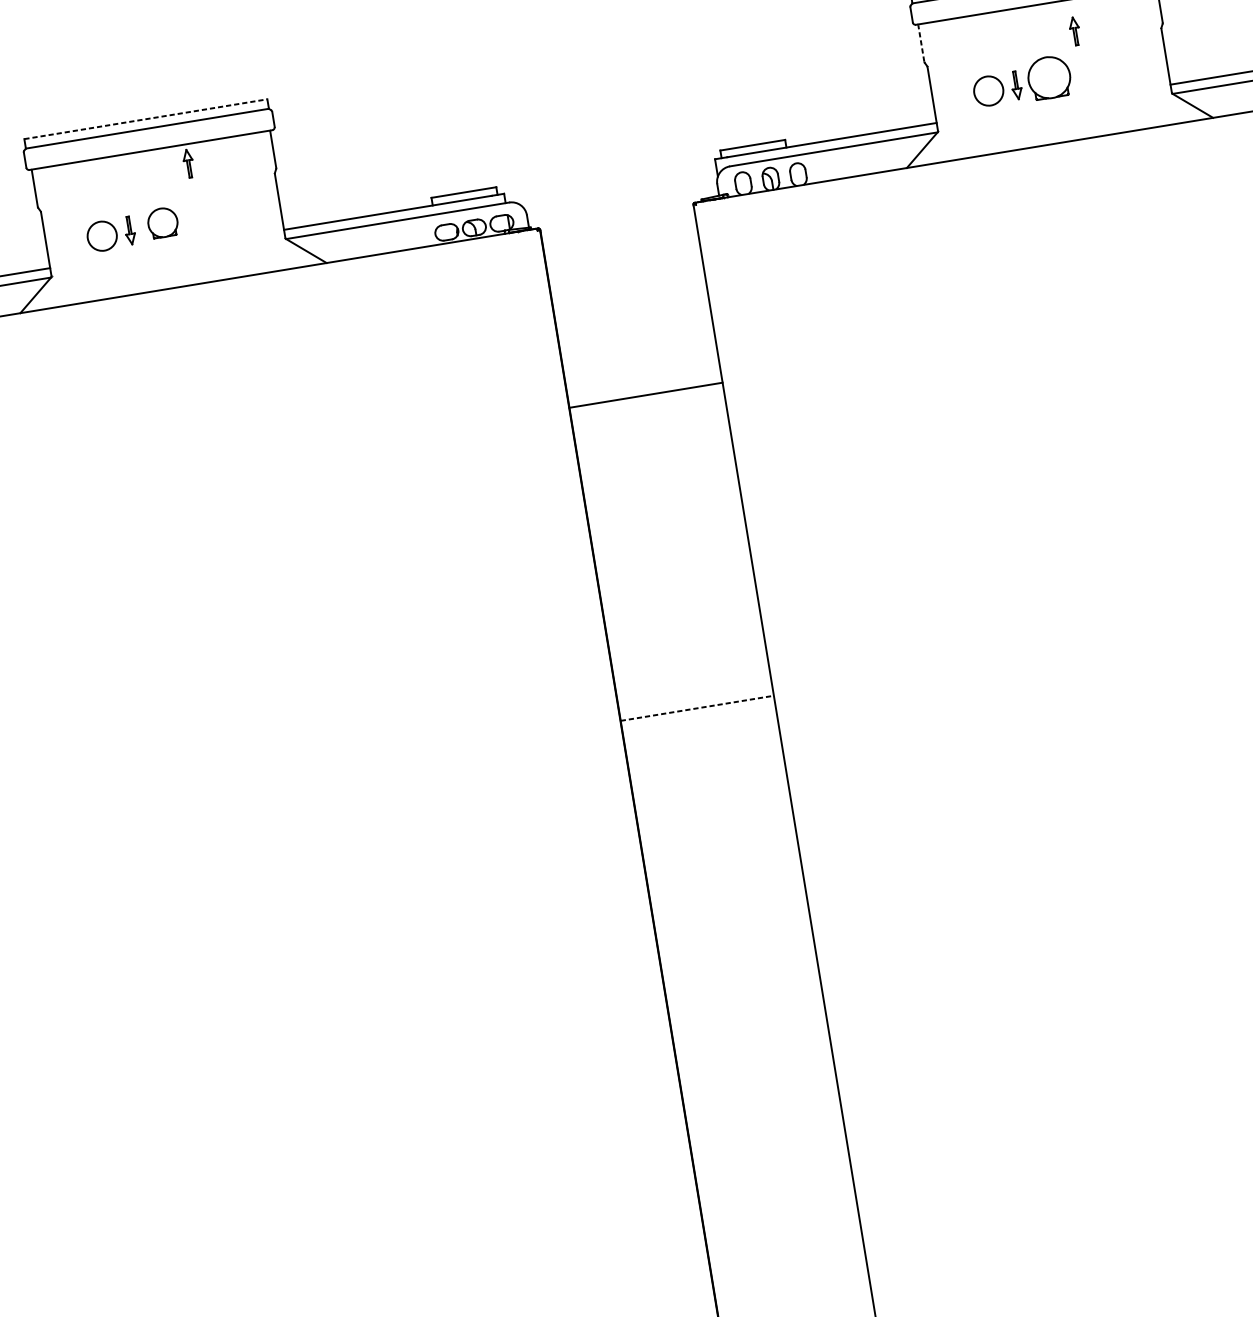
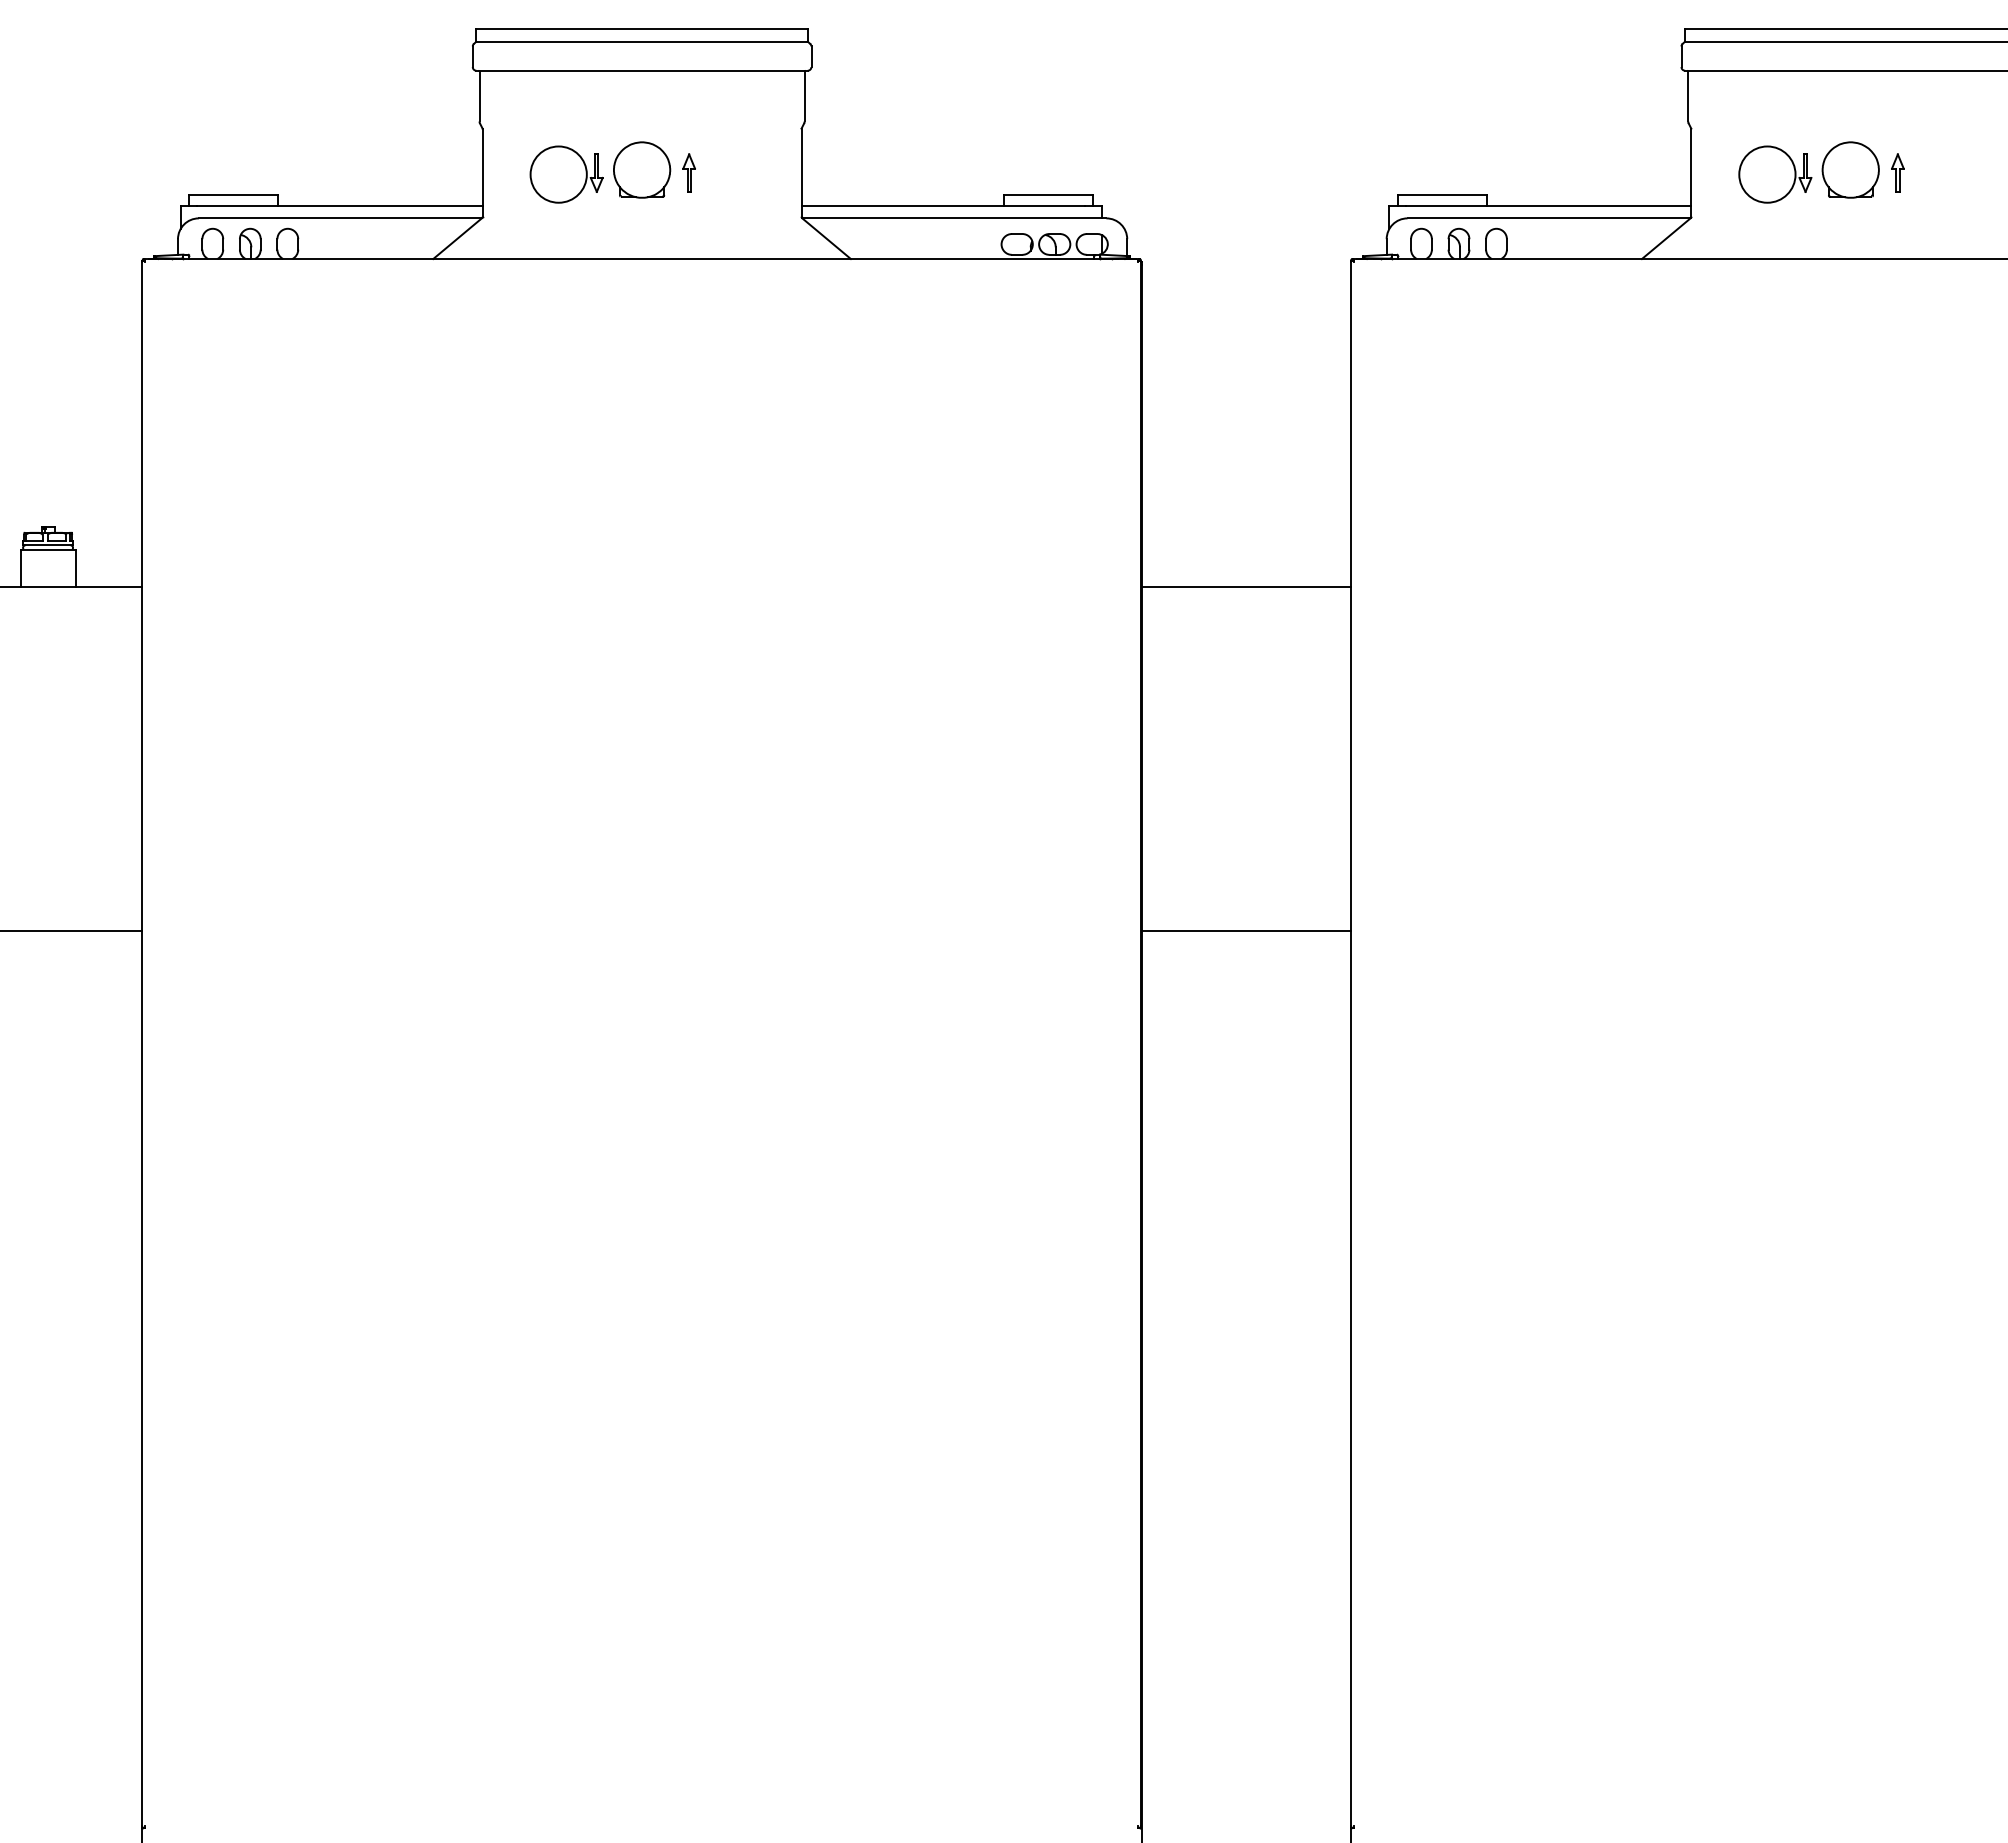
part: (1074, 30) -> (1897, 172), moved
line: (921, 43) -> (1688, 96), dashed -> solid
circle: (988, 90) -> (1767, 174), size x1.43
line: (146, 119) -> (642, 28), dashed -> solid
part: (188, 163) -> (688, 172), moved
part: (163, 222) -> (642, 169), size x1.43
circle: (102, 236) -> (558, 174), size x1.43
line: (645, 395) -> (1245, 587), moved
line: (697, 708) -> (1246, 930), dashed -> solid

